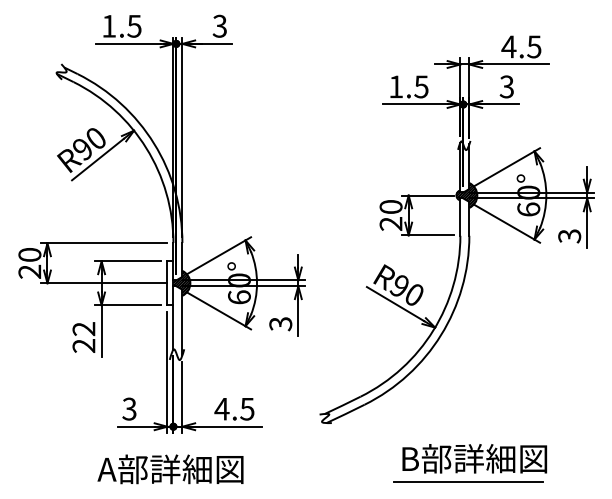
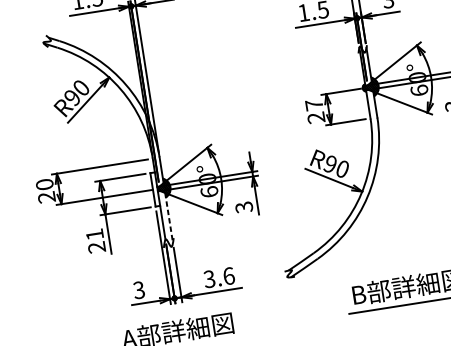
text: (390, 206) -> (313, 104), 20 -> 27
line: (182, 322) -> (169, 217), solid -> dashed
text: (83, 329) -> (94, 235), 22 -> 21
text: (234, 408) -> (219, 277), 4.5 -> 3.6

